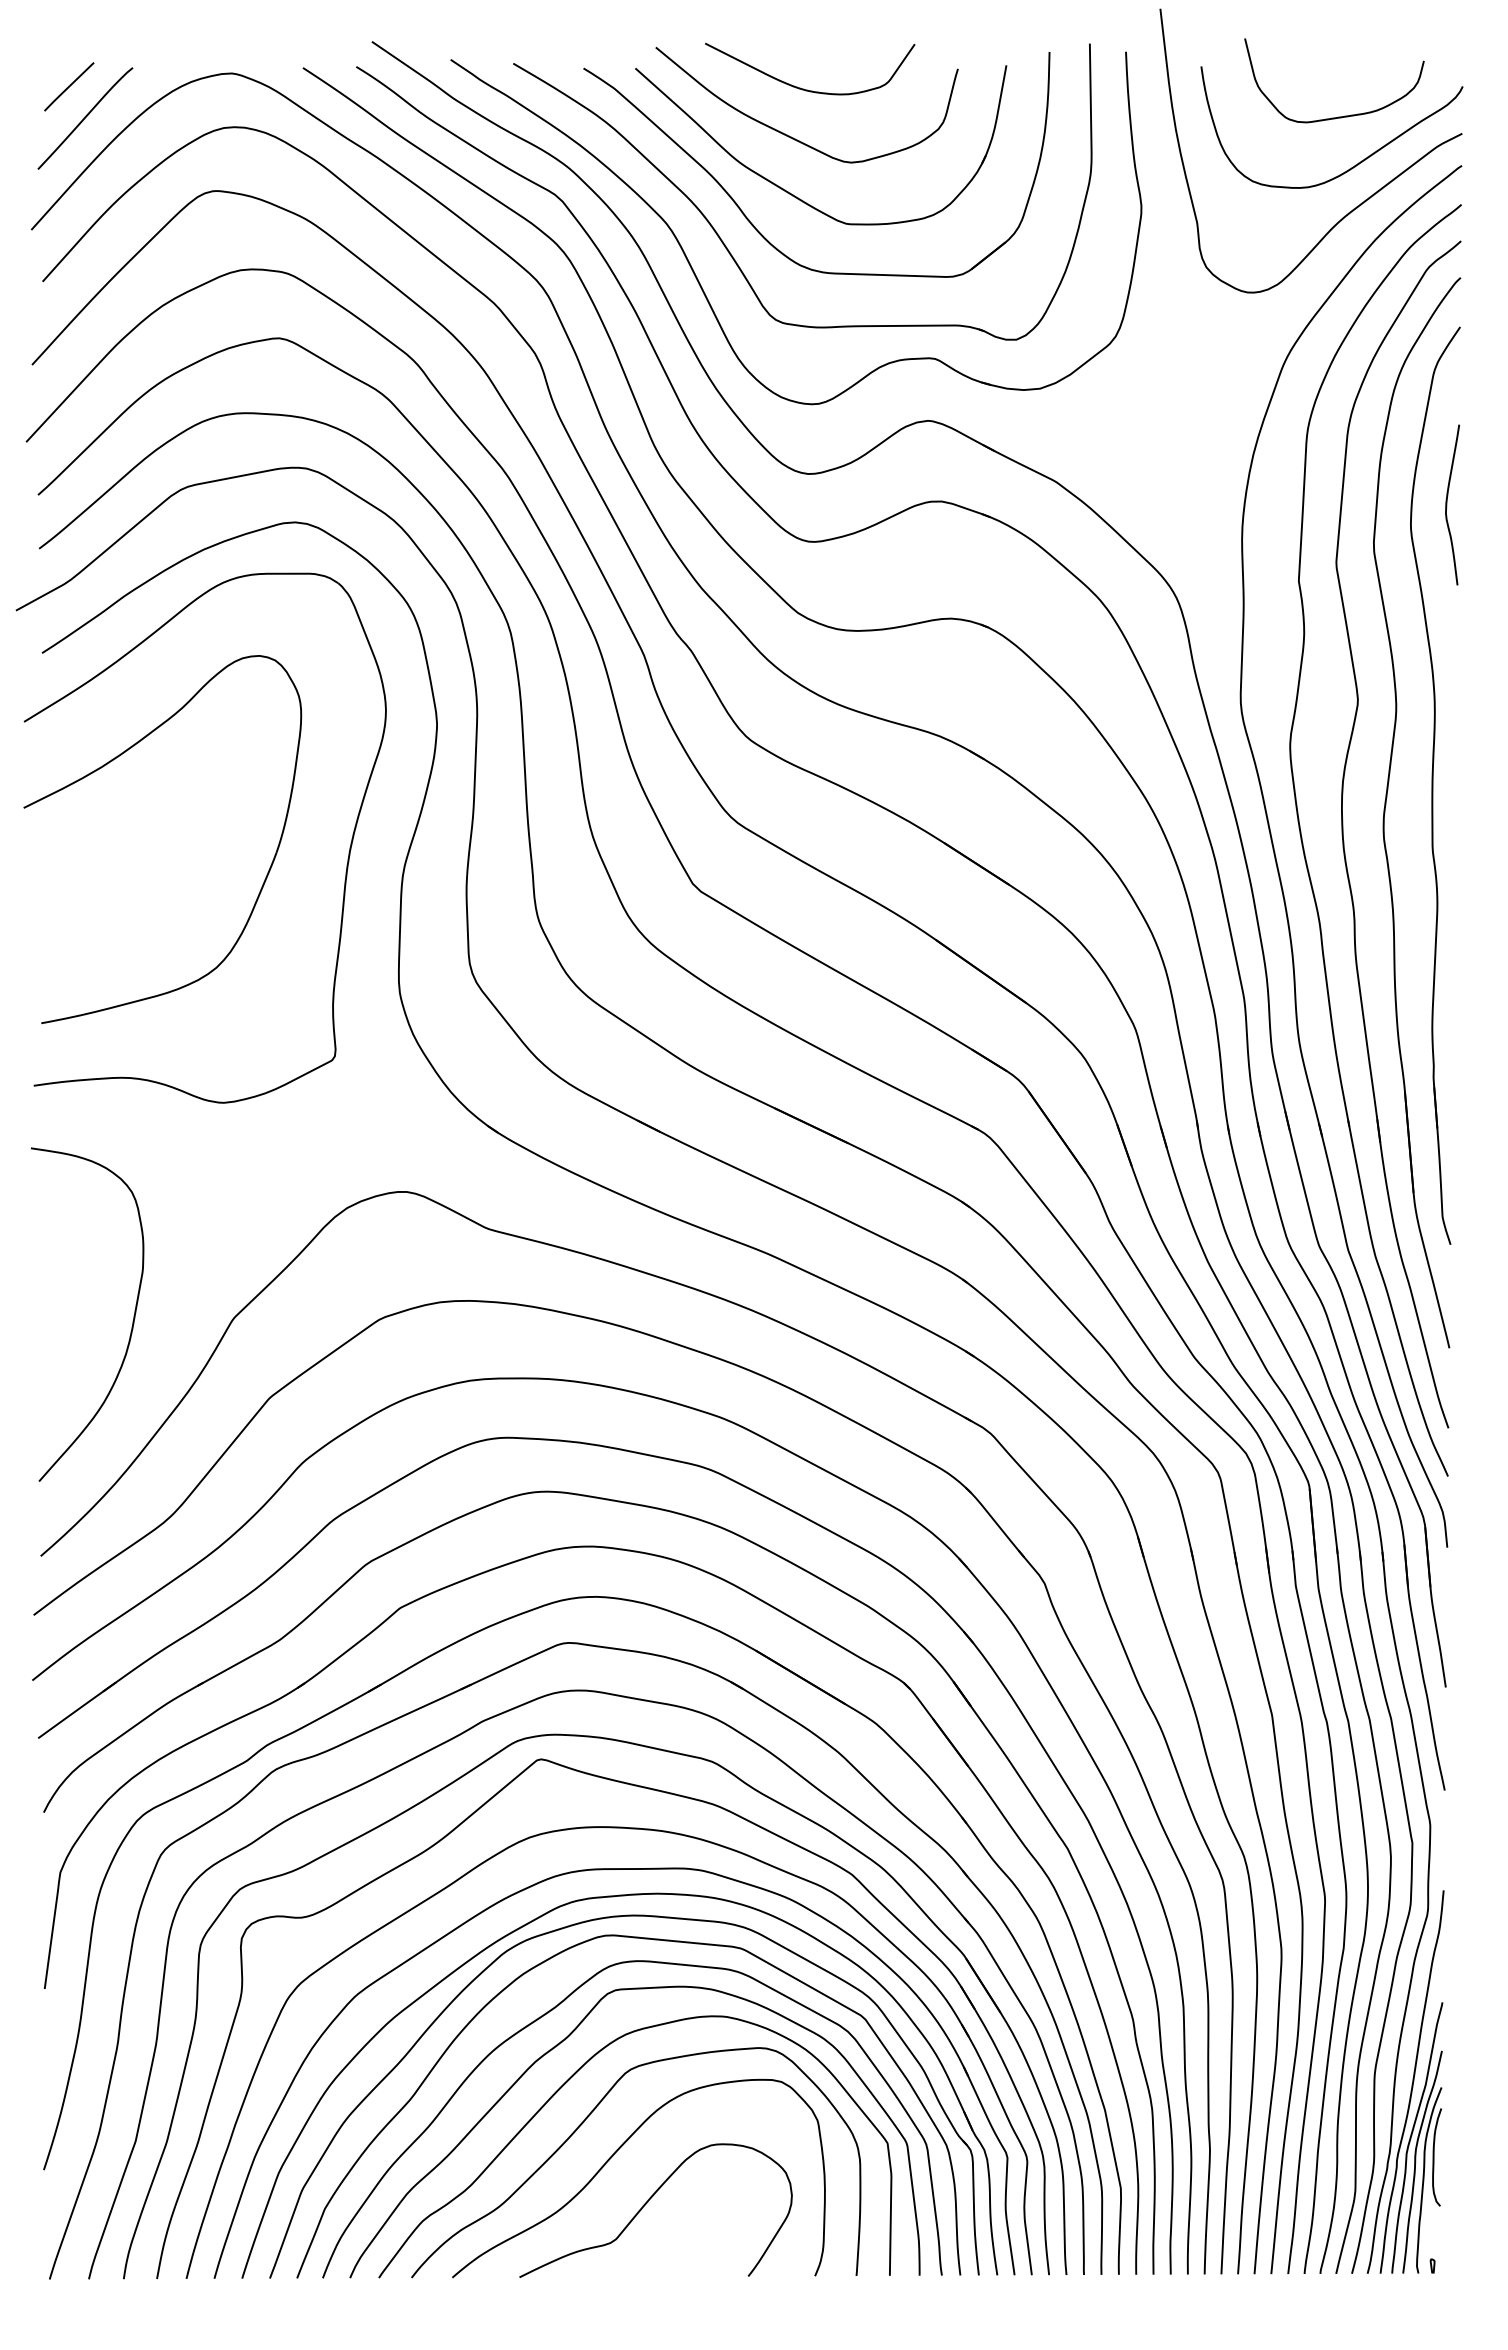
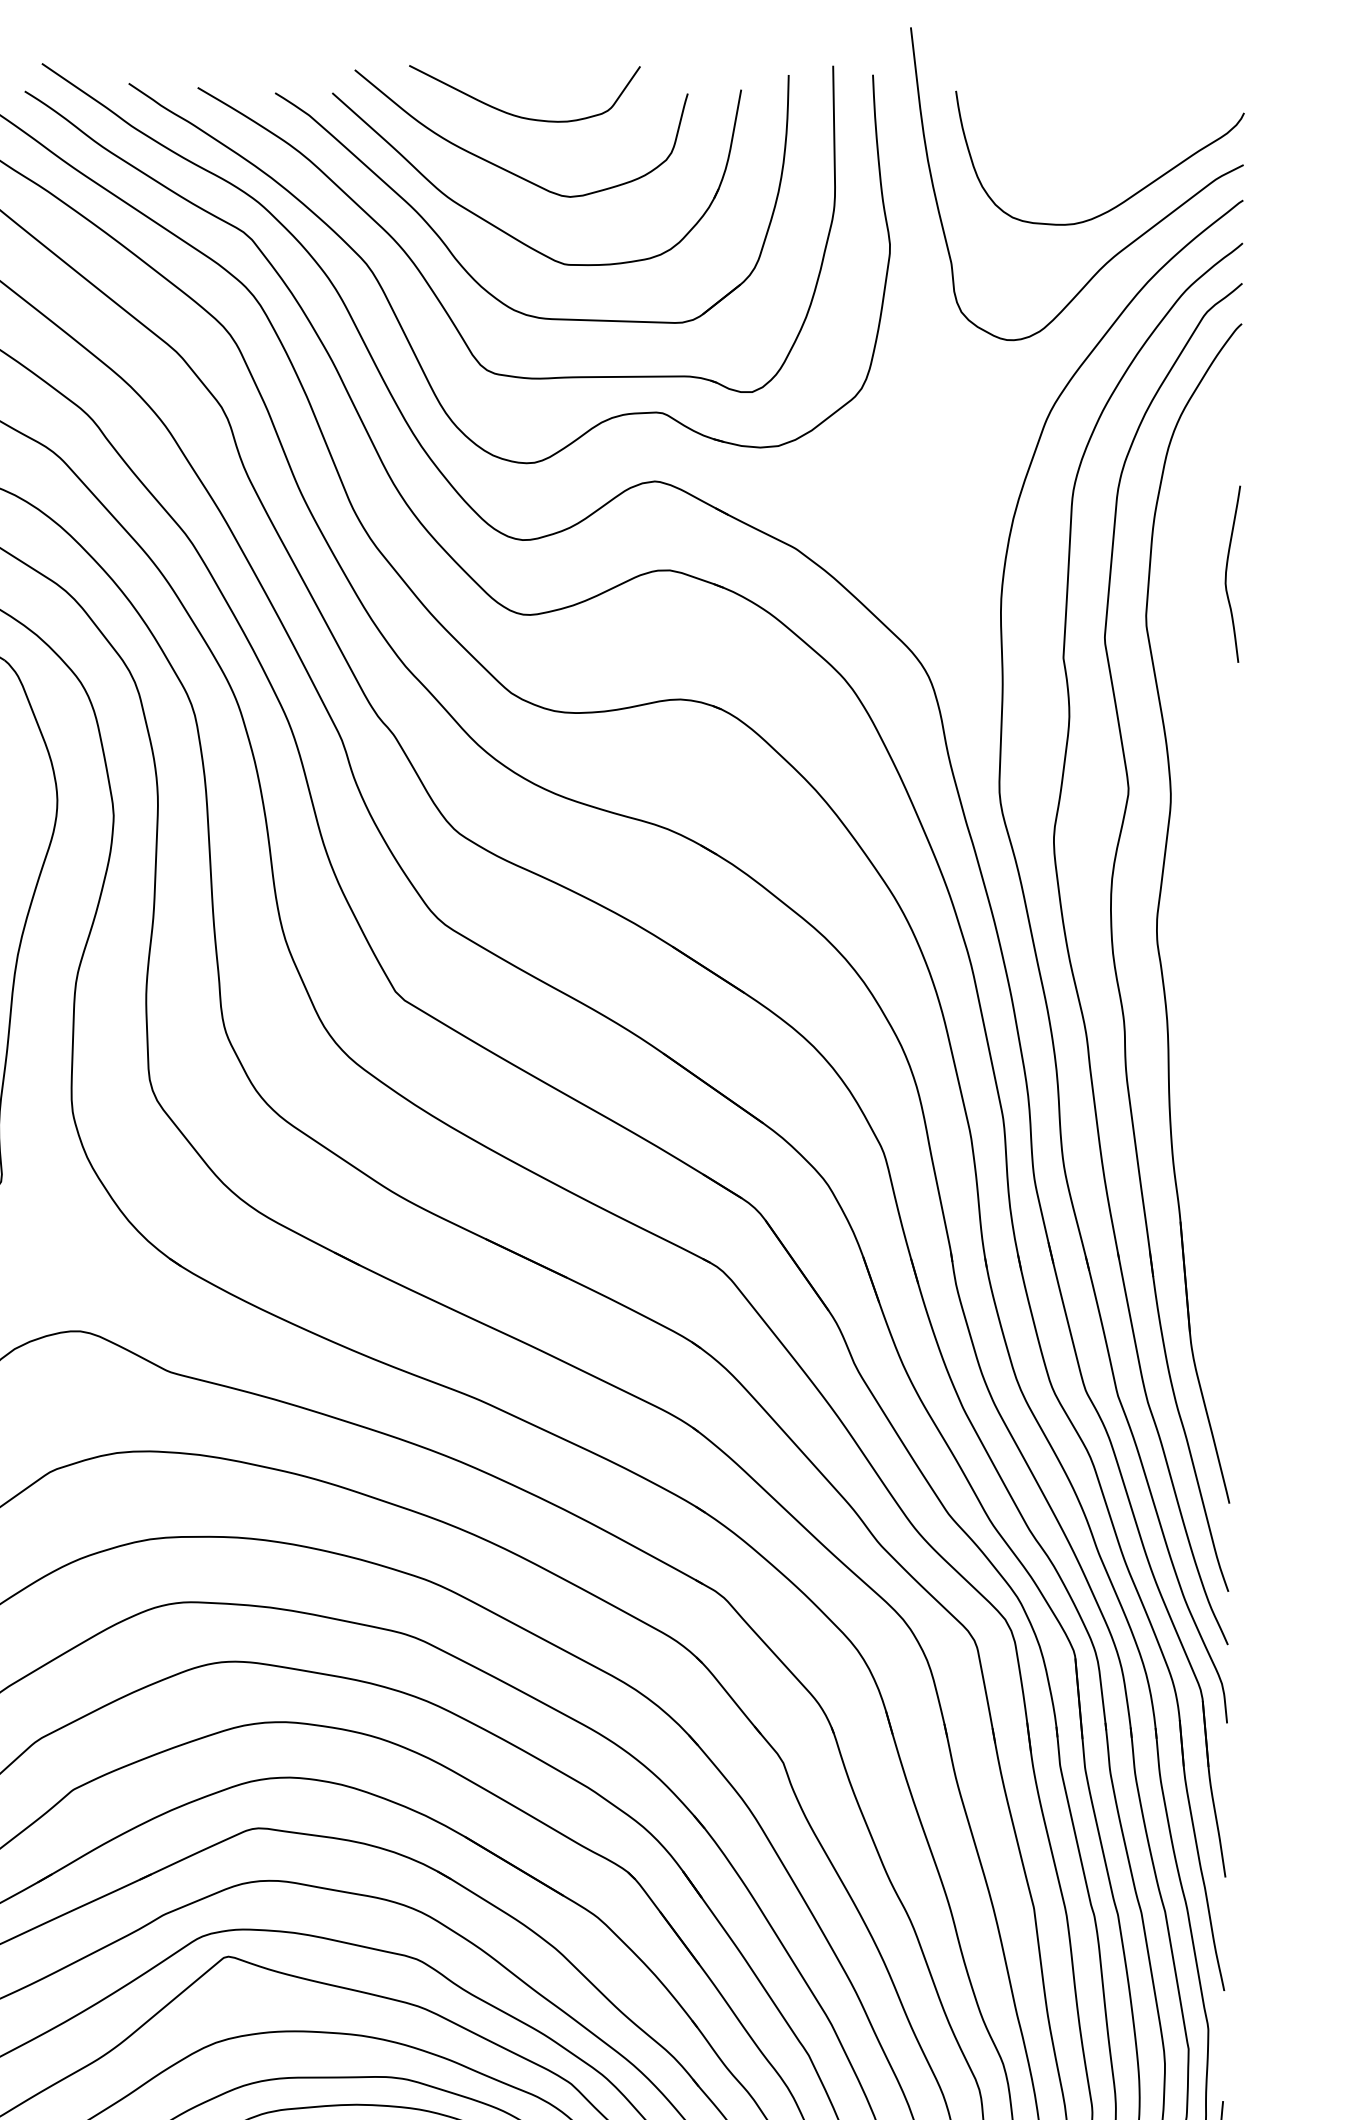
curve: (1338, 116) -> (1107, 146), removed
part: (1435, 785) -> (1214, 883), removed

